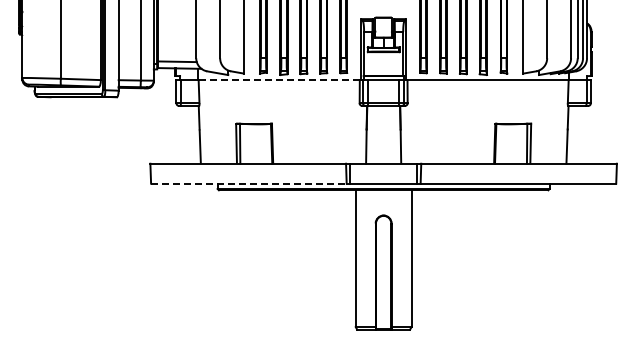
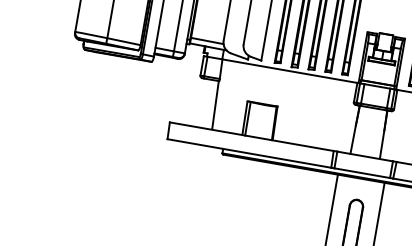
line: (279, 80) -> (290, 71), dashed -> solid
line: (248, 183) -> (249, 153), dashed -> solid

